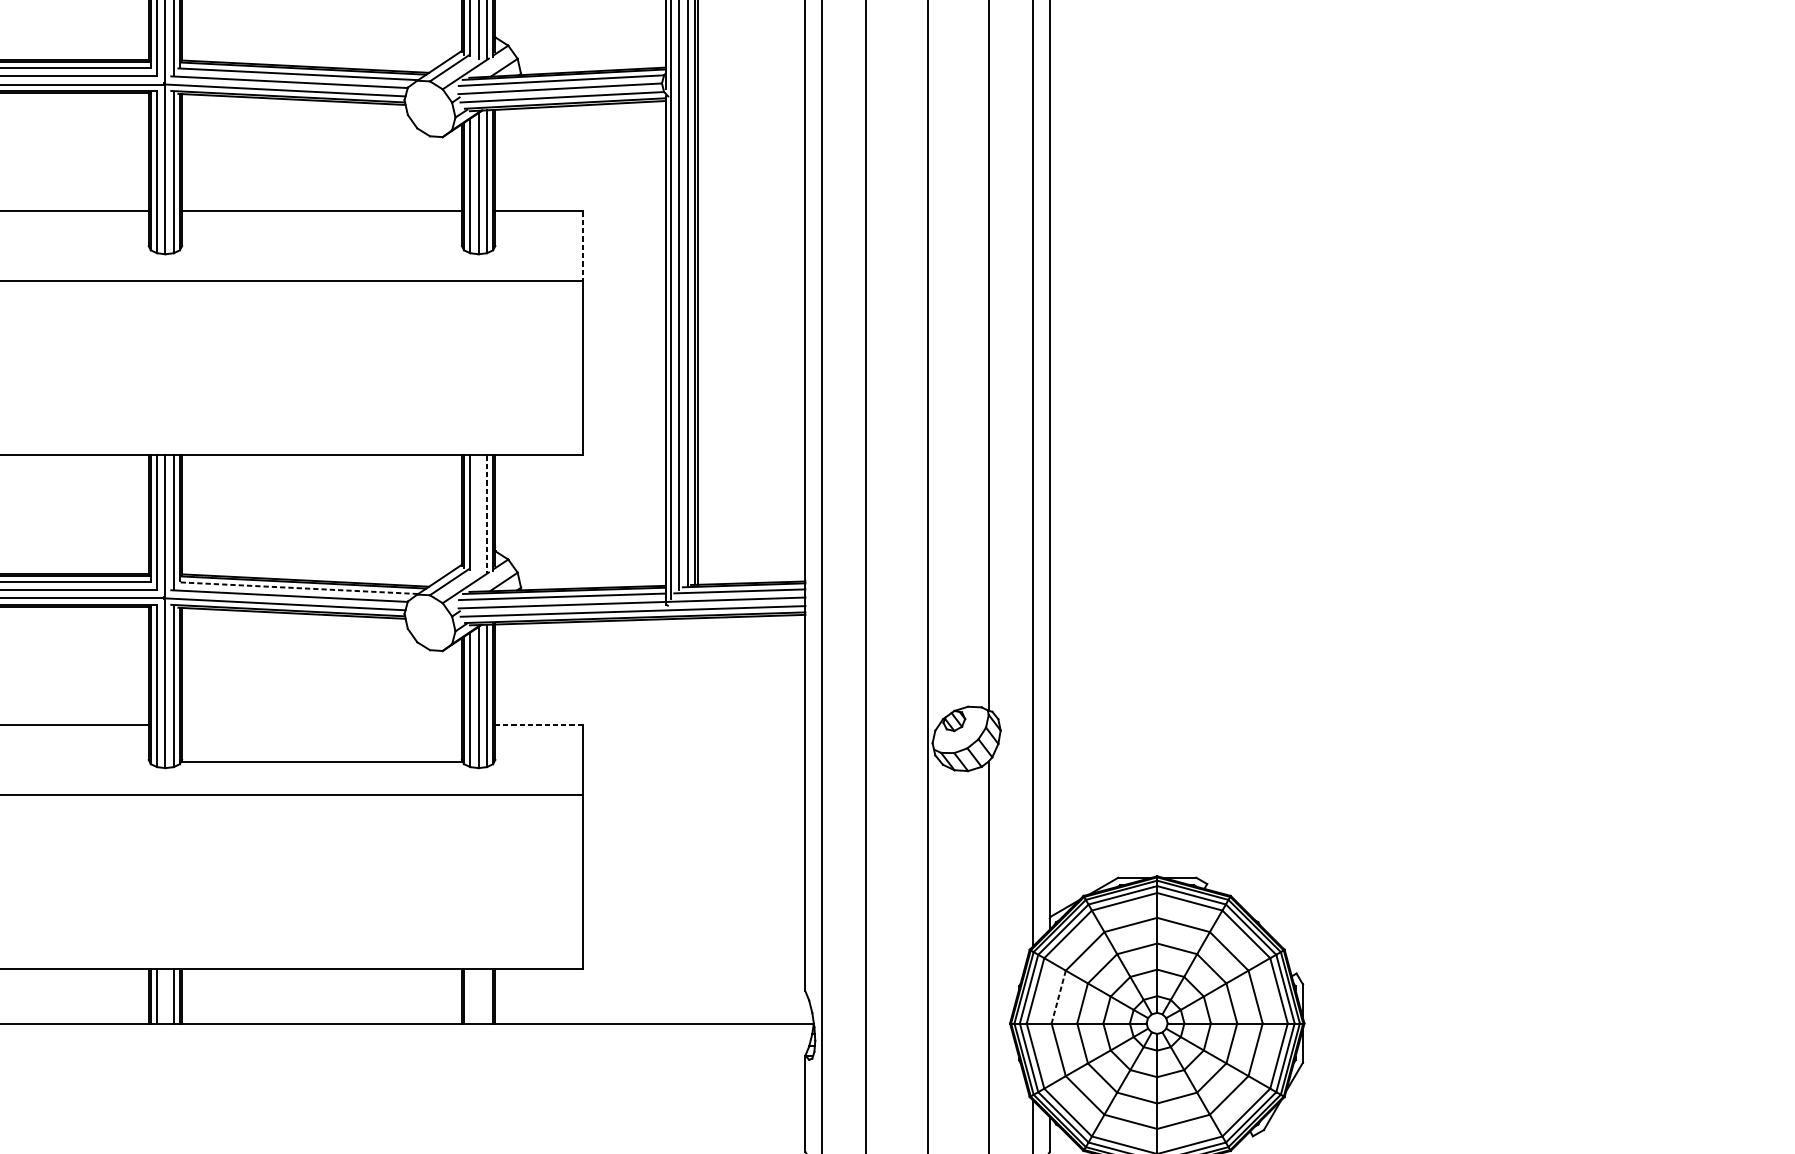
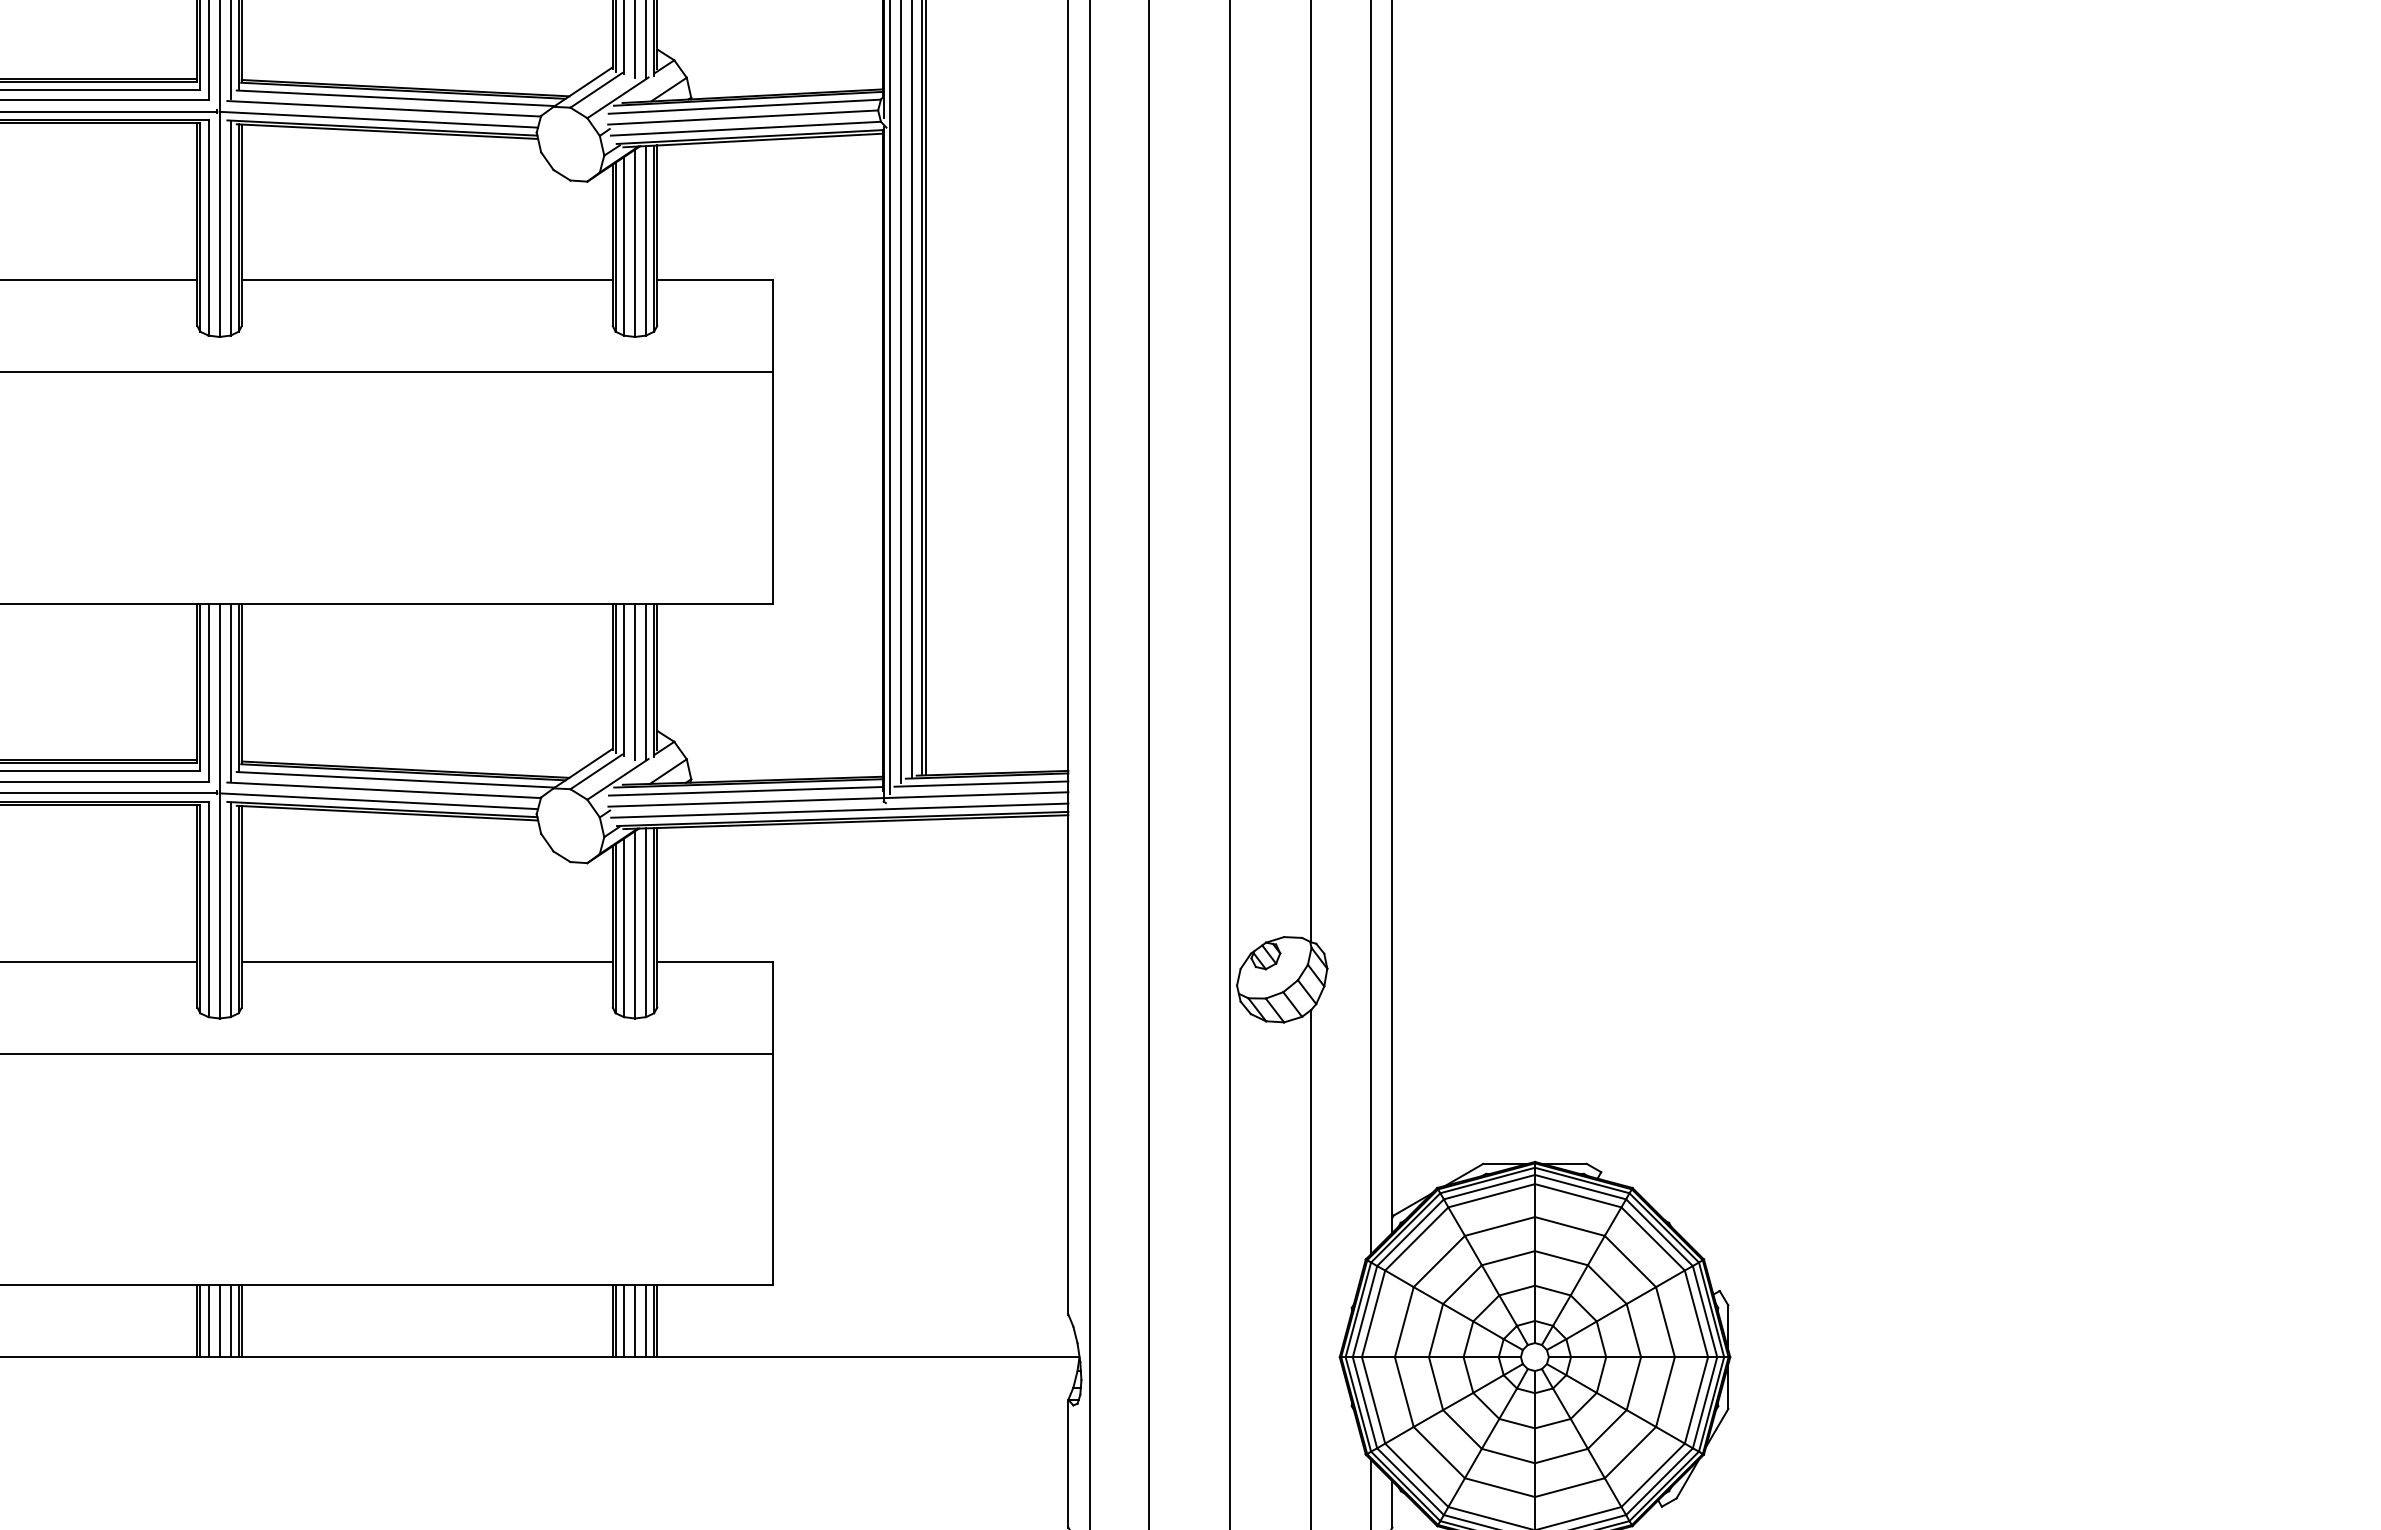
line: (583, 246) -> (773, 326), dashed -> solid
line: (479, 514) -> (635, 681), added
line: (487, 514) -> (646, 682), dashed -> solid
line: (298, 587) -> (395, 779), dashed -> solid
line: (538, 725) -> (714, 961), dashed -> solid
line: (321, 761) -> (426, 961), moved
line: (165, 996) -> (219, 1321), added
line: (469, 996) -> (623, 1321), added
line: (479, 996) -> (635, 1321), added
line: (487, 996) -> (646, 1321), added
line: (1058, 997) -> (1404, 1322), dashed -> solid

